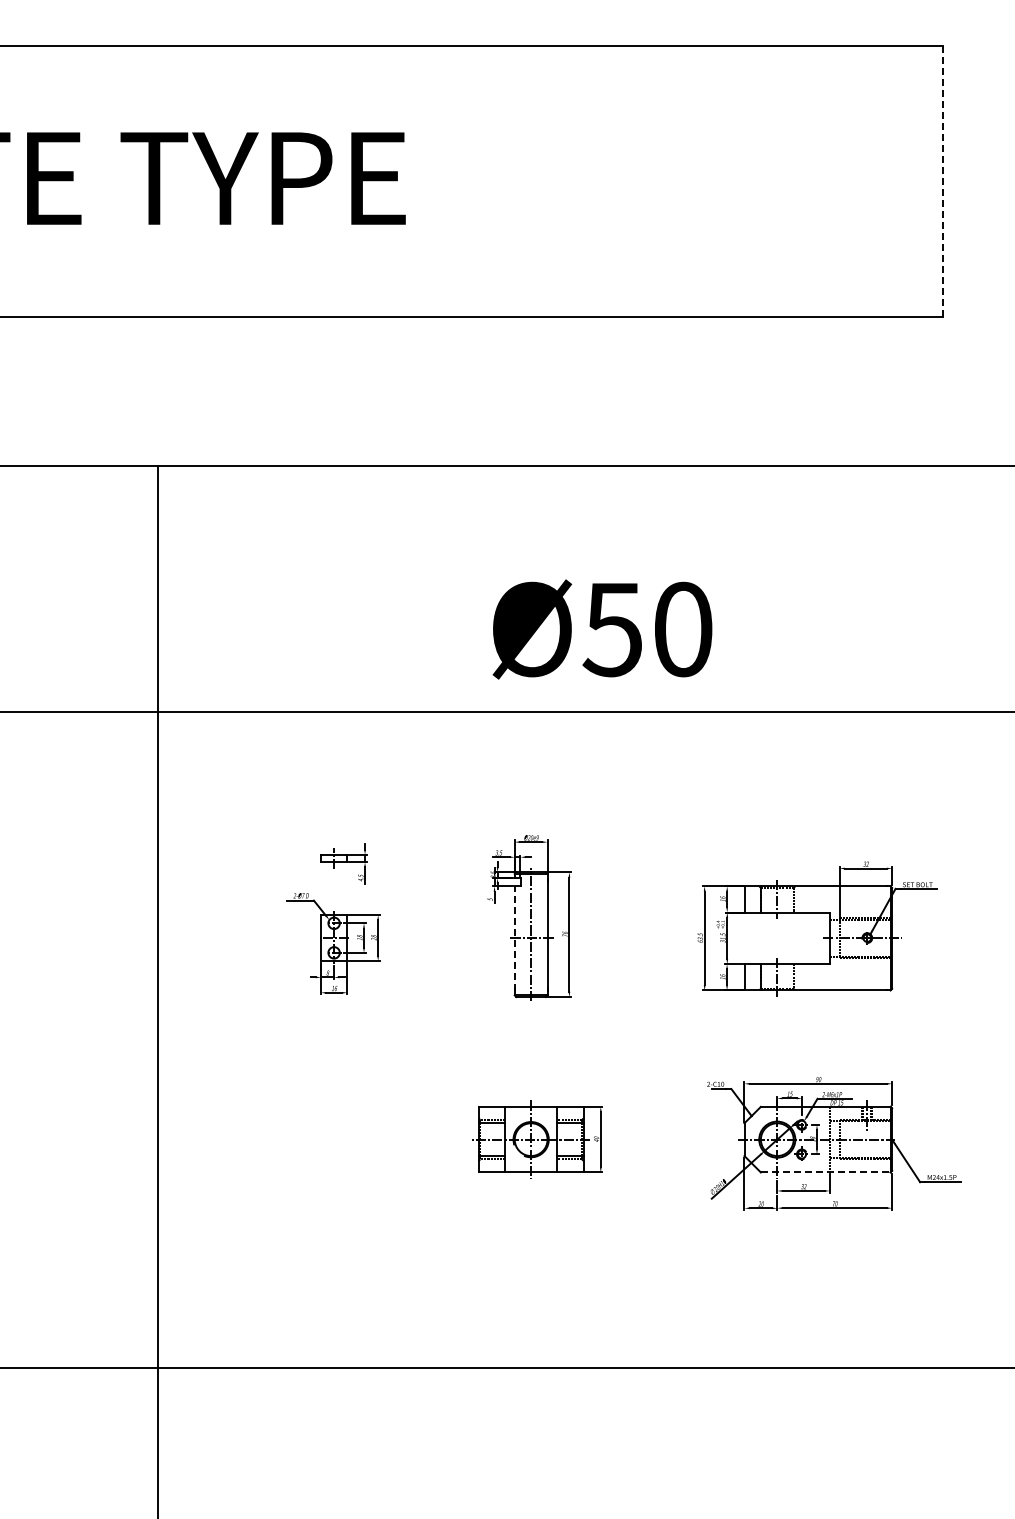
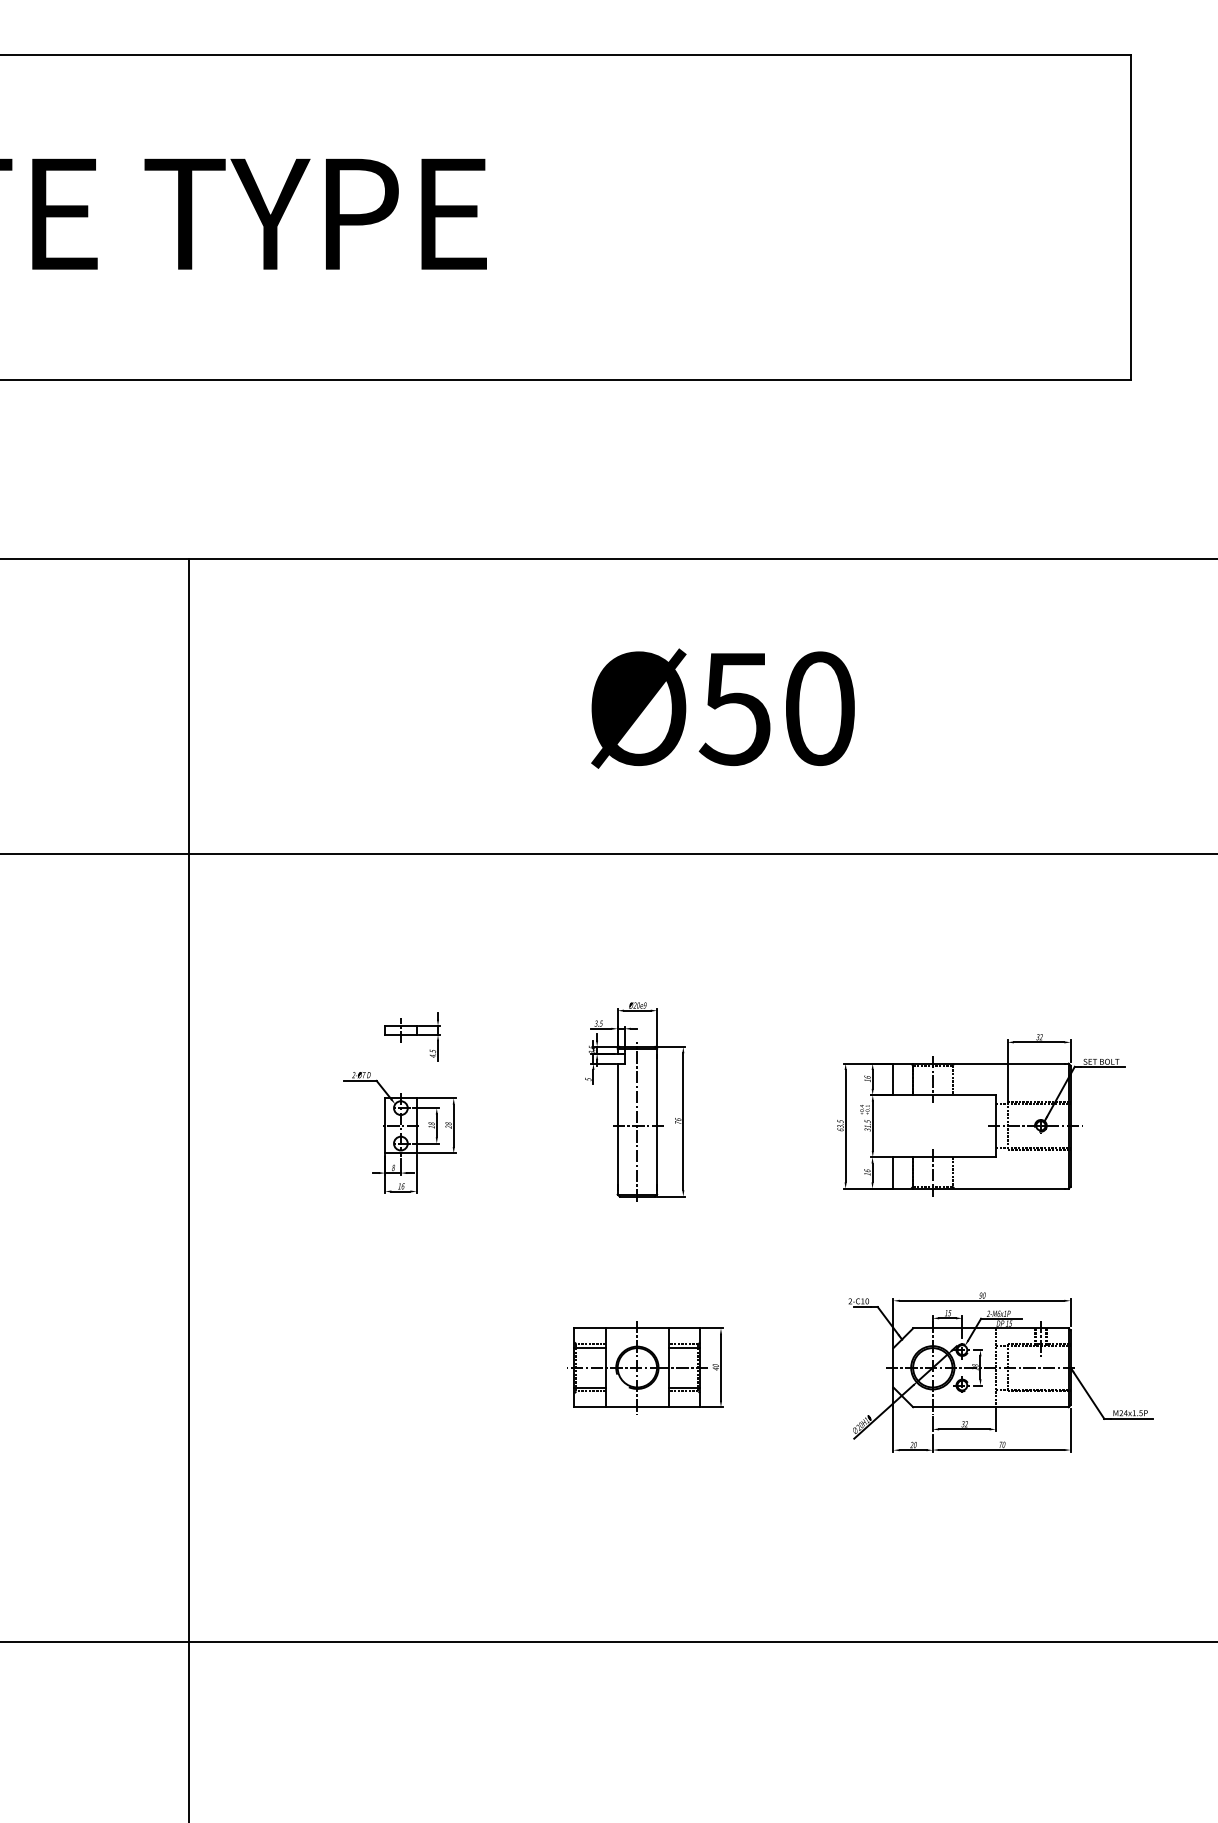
line: (942, 181) -> (1131, 217), dashed -> solid
text: (602, 629) -> (723, 708), moved
line: (514, 938) -> (617, 1126), dashed -> solid
line: (825, 1172) -> (990, 1407), dashed -> solid

